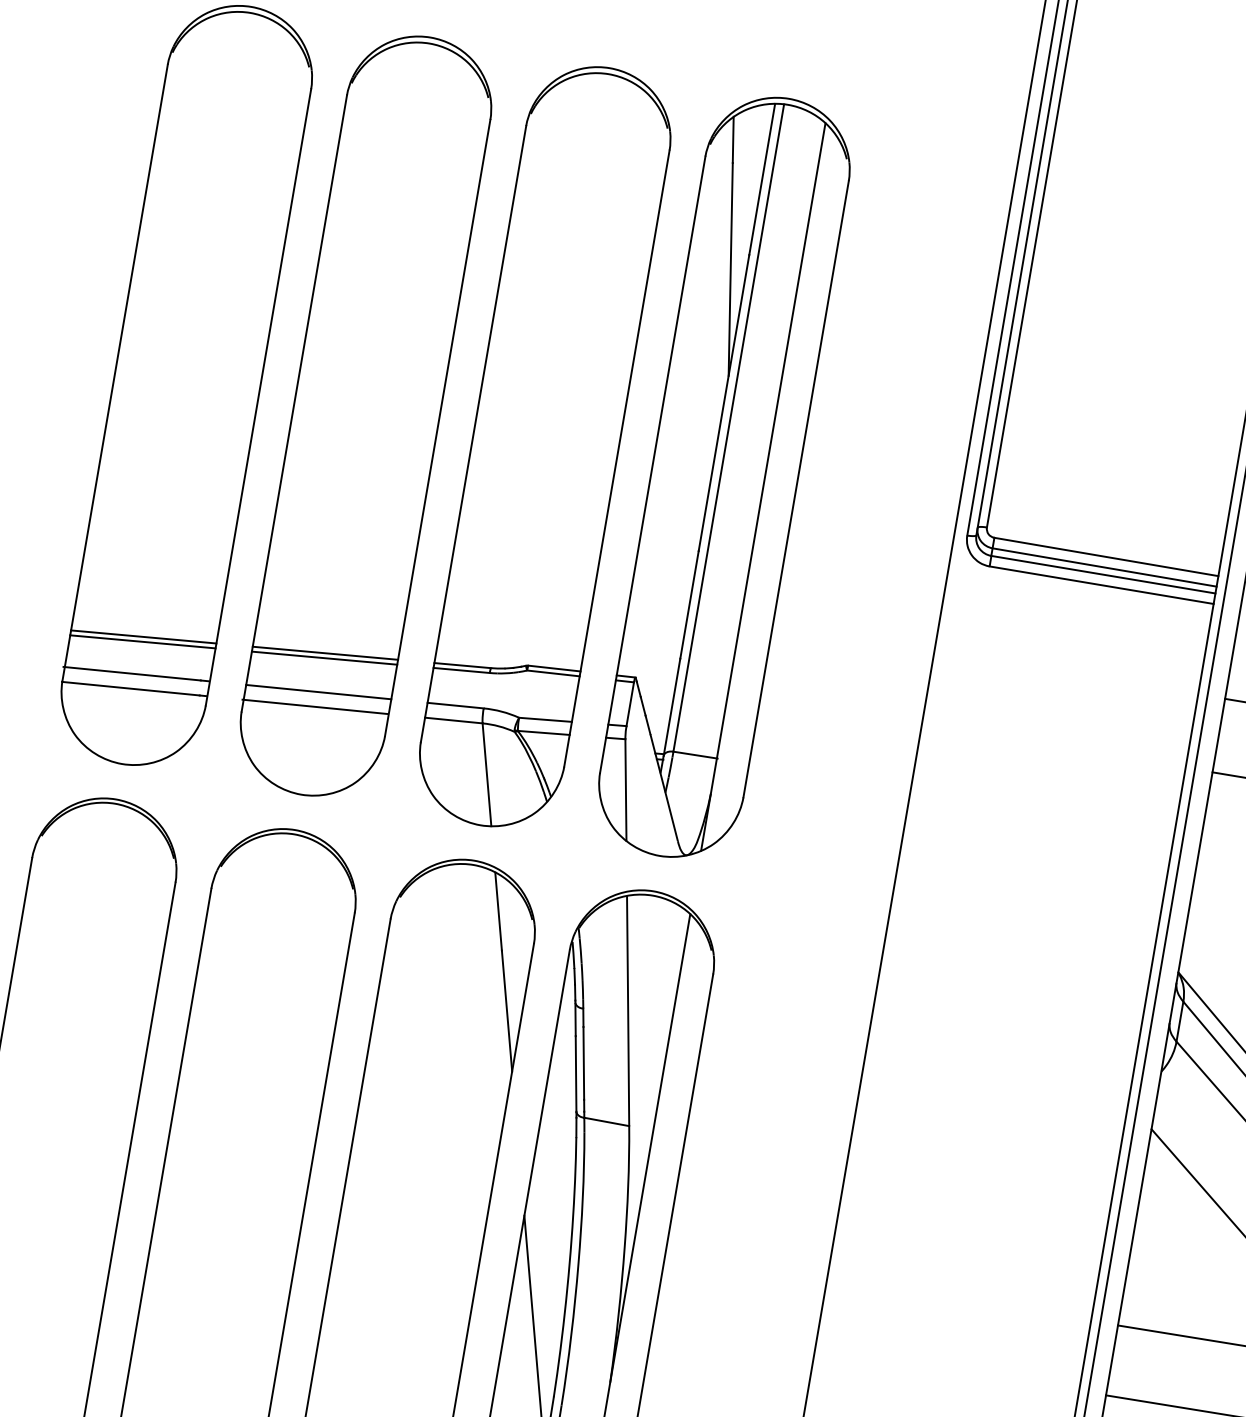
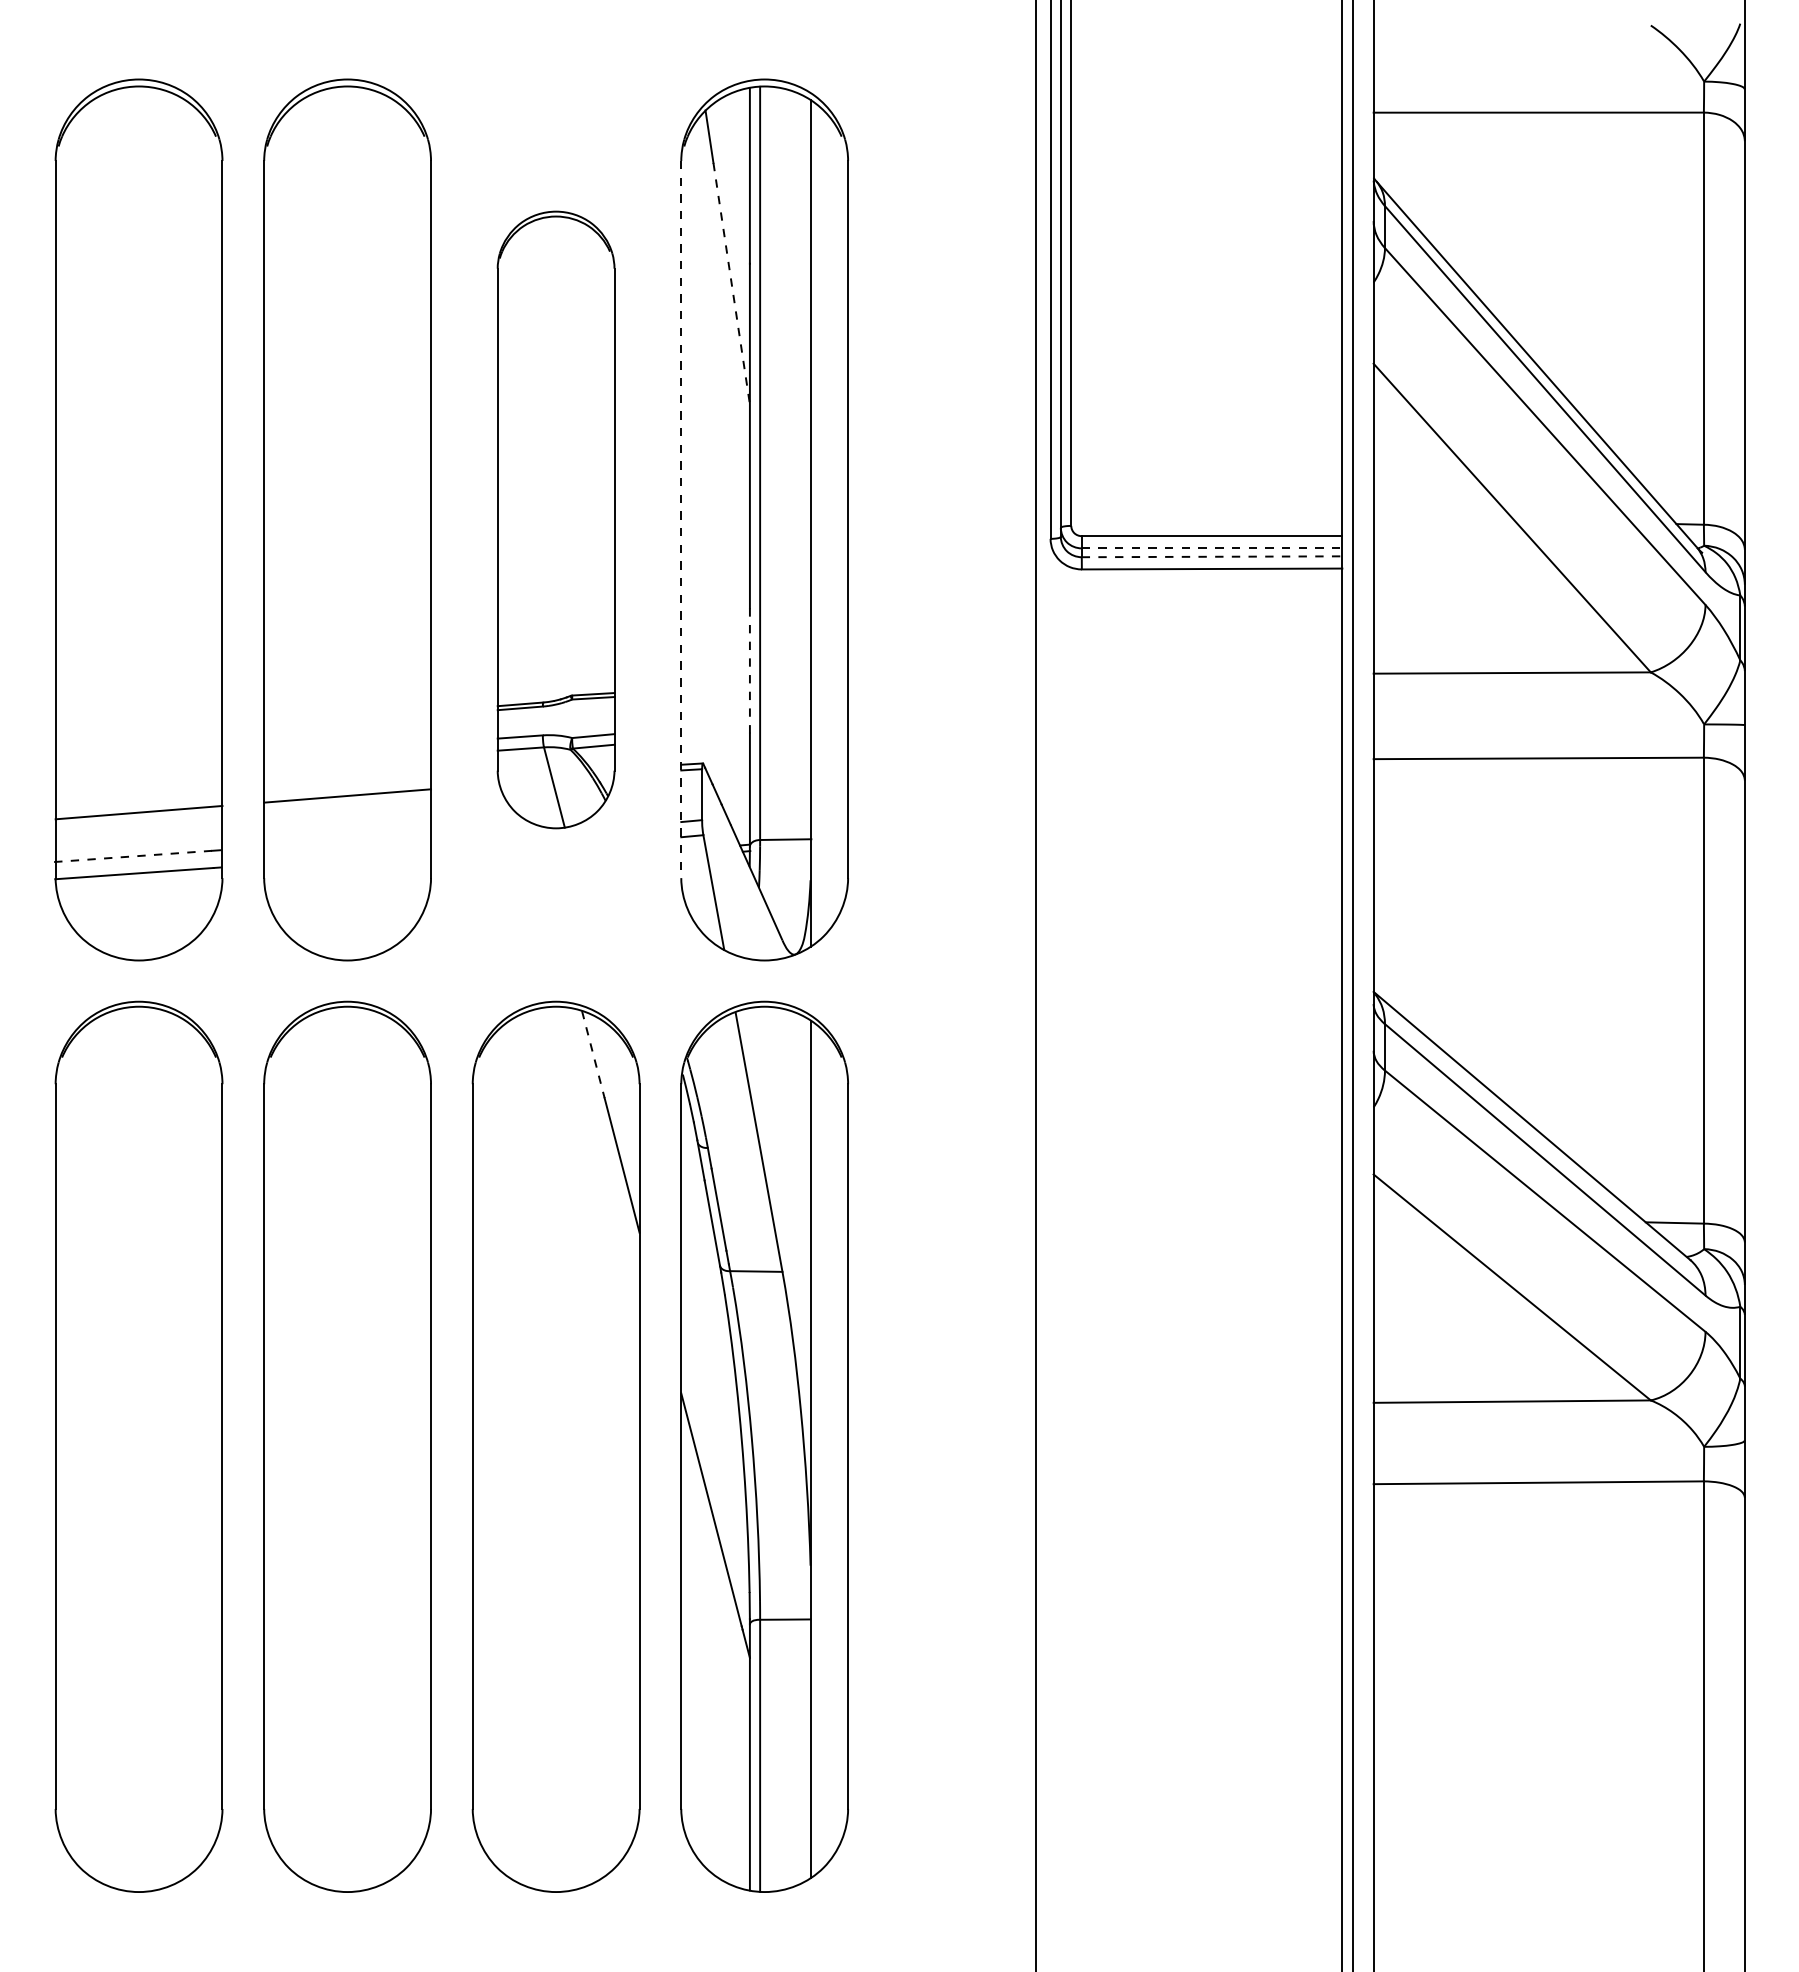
line: (730, 270) -> (731, 284), solid -> dashed
part: (544, 446) -> (555, 519), size x0.7
line: (652, 464) -> (681, 519), solid -> dashed
line: (1105, 567) -> (1212, 548), solid -> dashed
line: (1103, 574) -> (1212, 556), solid -> dashed
line: (689, 604) -> (749, 670), solid -> dashed
line: (142, 641) -> (138, 818), removed
line: (324, 658) -> (347, 801), removed
line: (132, 673) -> (133, 856), solid -> dashed
line: (318, 692) -> (347, 841), removed
line: (314, 706) -> (345, 858), removed
line: (498, 911) -> (593, 1054), solid -> dashed

